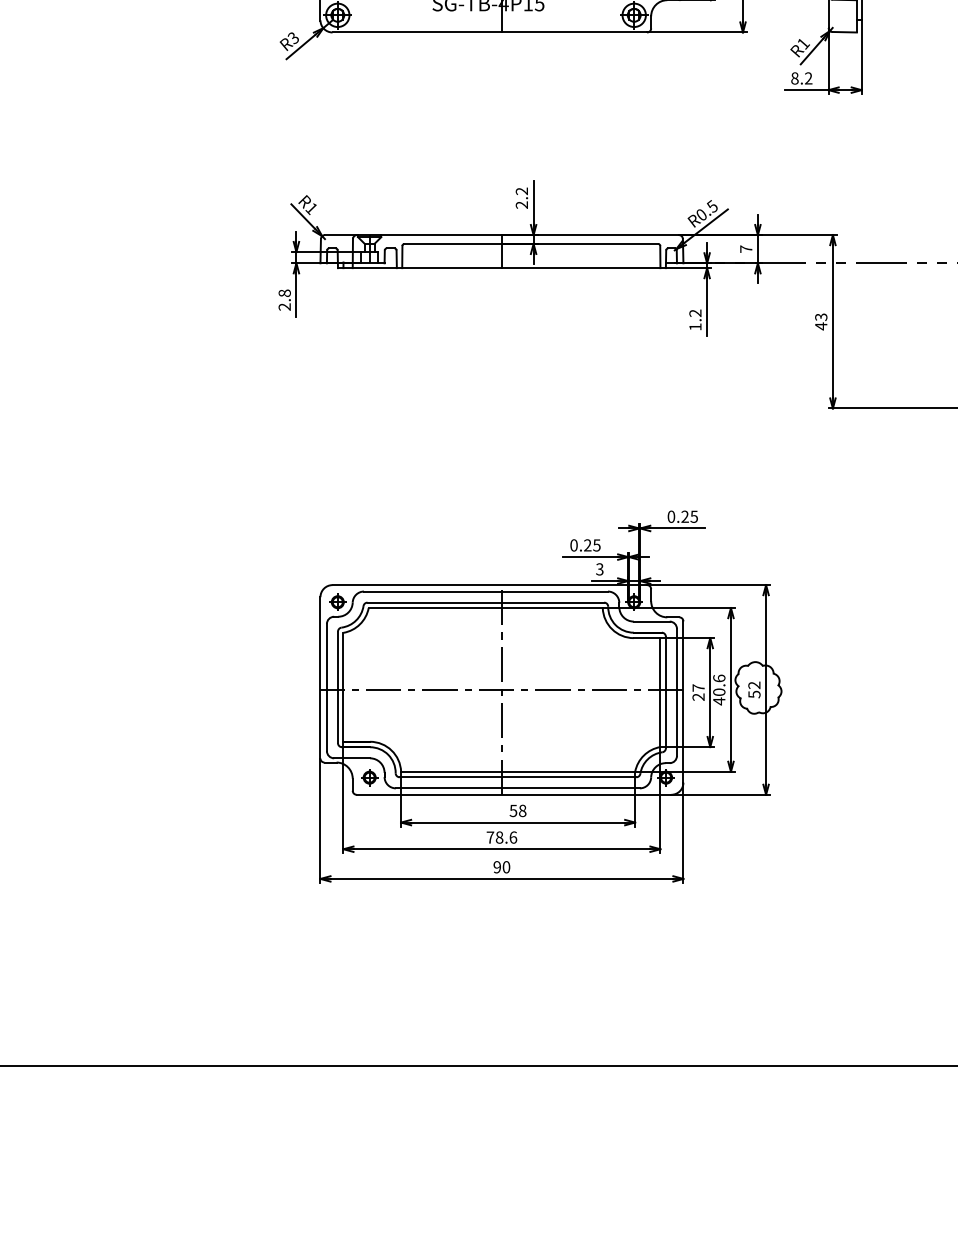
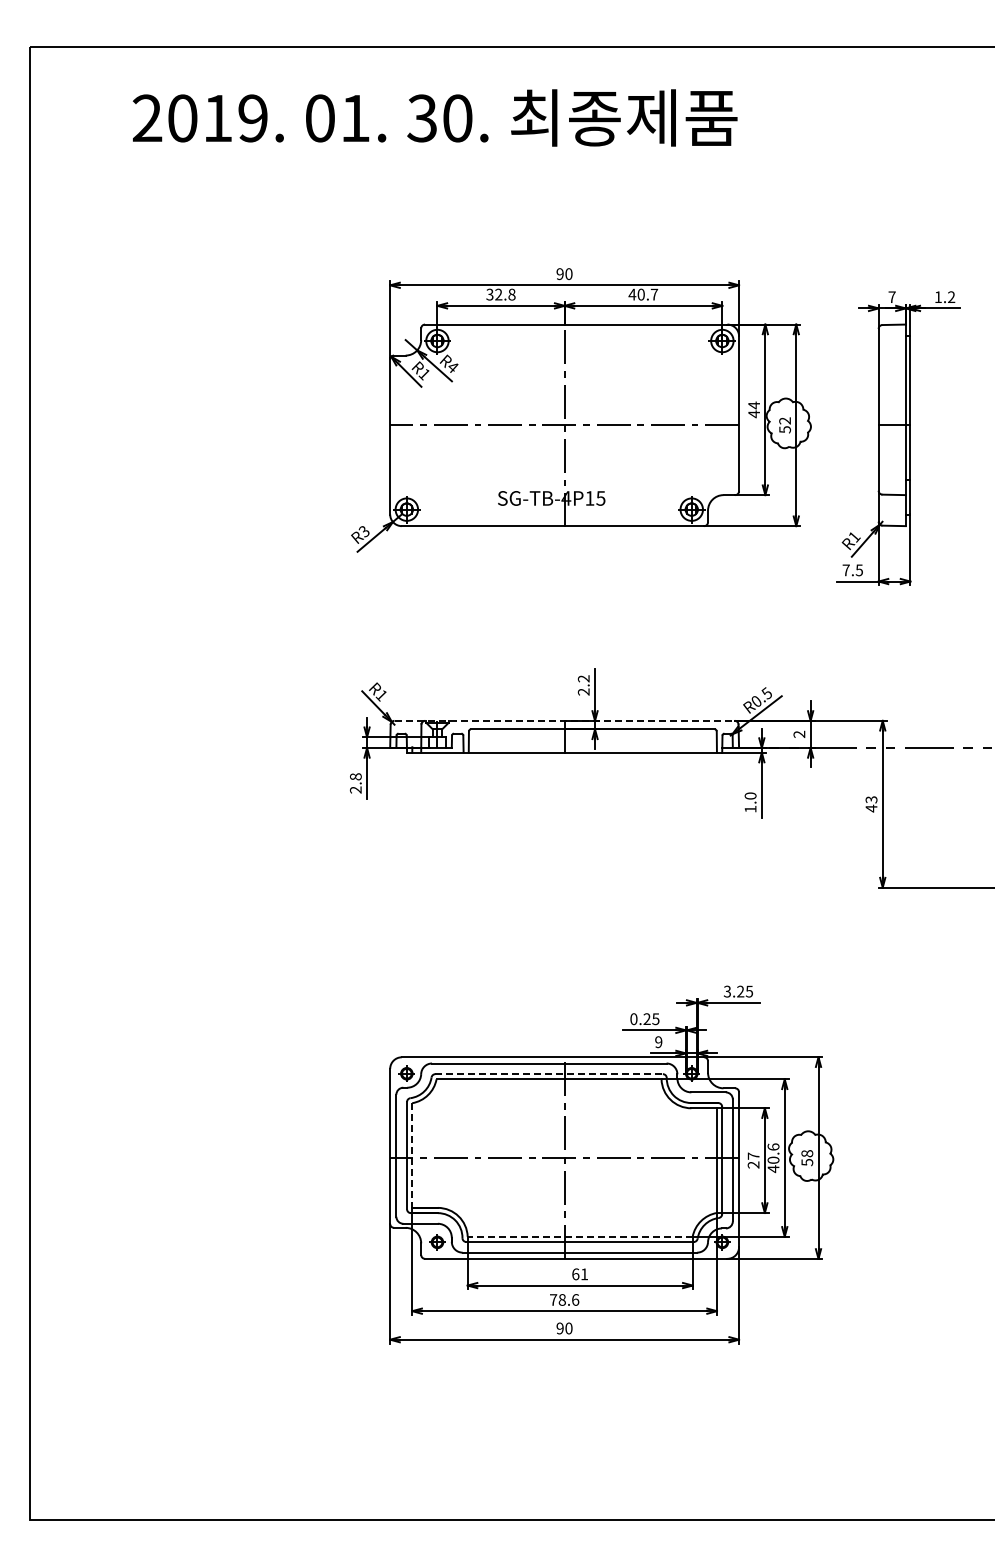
text: (801, 78) -> (852, 570), 8.2 -> 7.5
line: (502, 234) -> (565, 720), solid -> dashed
text: (746, 248) -> (799, 733), 7 -> 2
text: (695, 312) -> (750, 795), 1.2 -> 1.0
text: (671, 516) -> (727, 991), 0.25 -> 3.25
text: (599, 569) -> (658, 1042), 3 -> 9
line: (486, 603) -> (549, 1074), solid -> dashed
text: (754, 685) -> (807, 1153), 52 -> 58
line: (343, 688) -> (412, 1156), solid -> dashed
line: (518, 771) -> (580, 1236), solid -> dashed
text: (518, 811) -> (580, 1274), 58 -> 61

